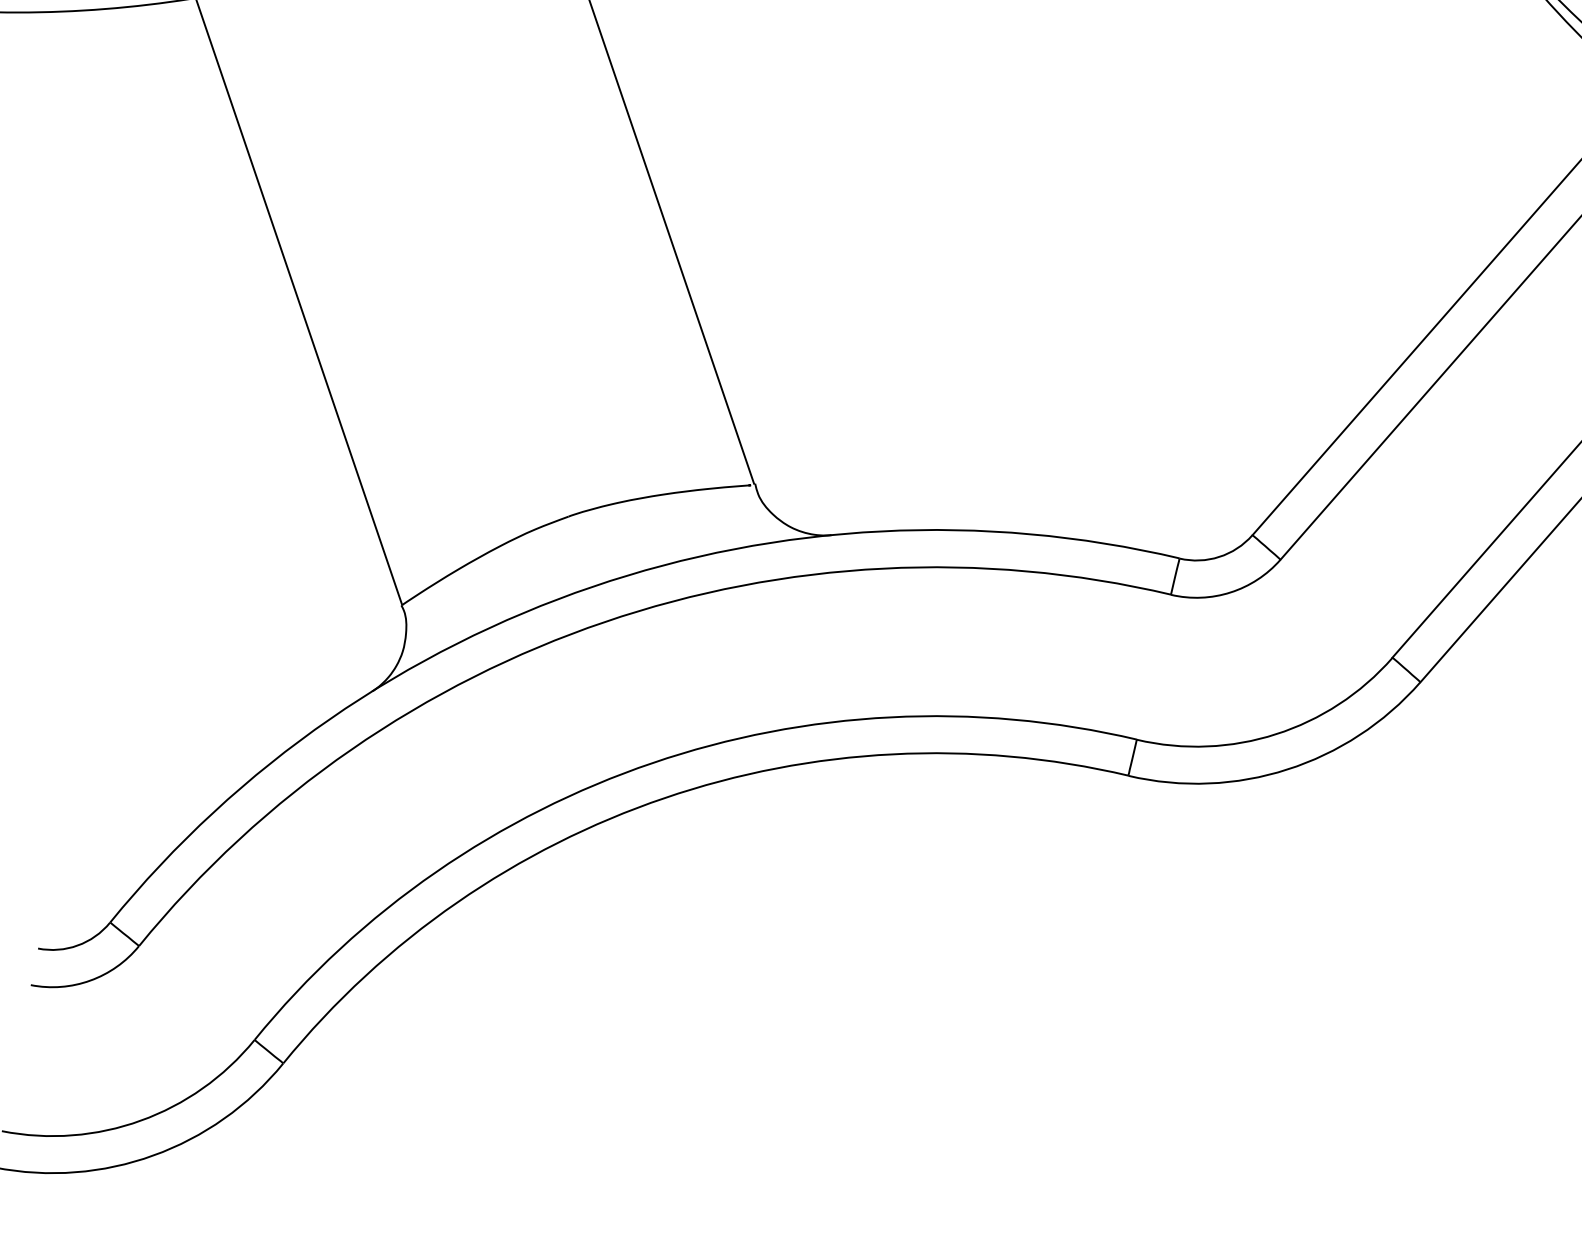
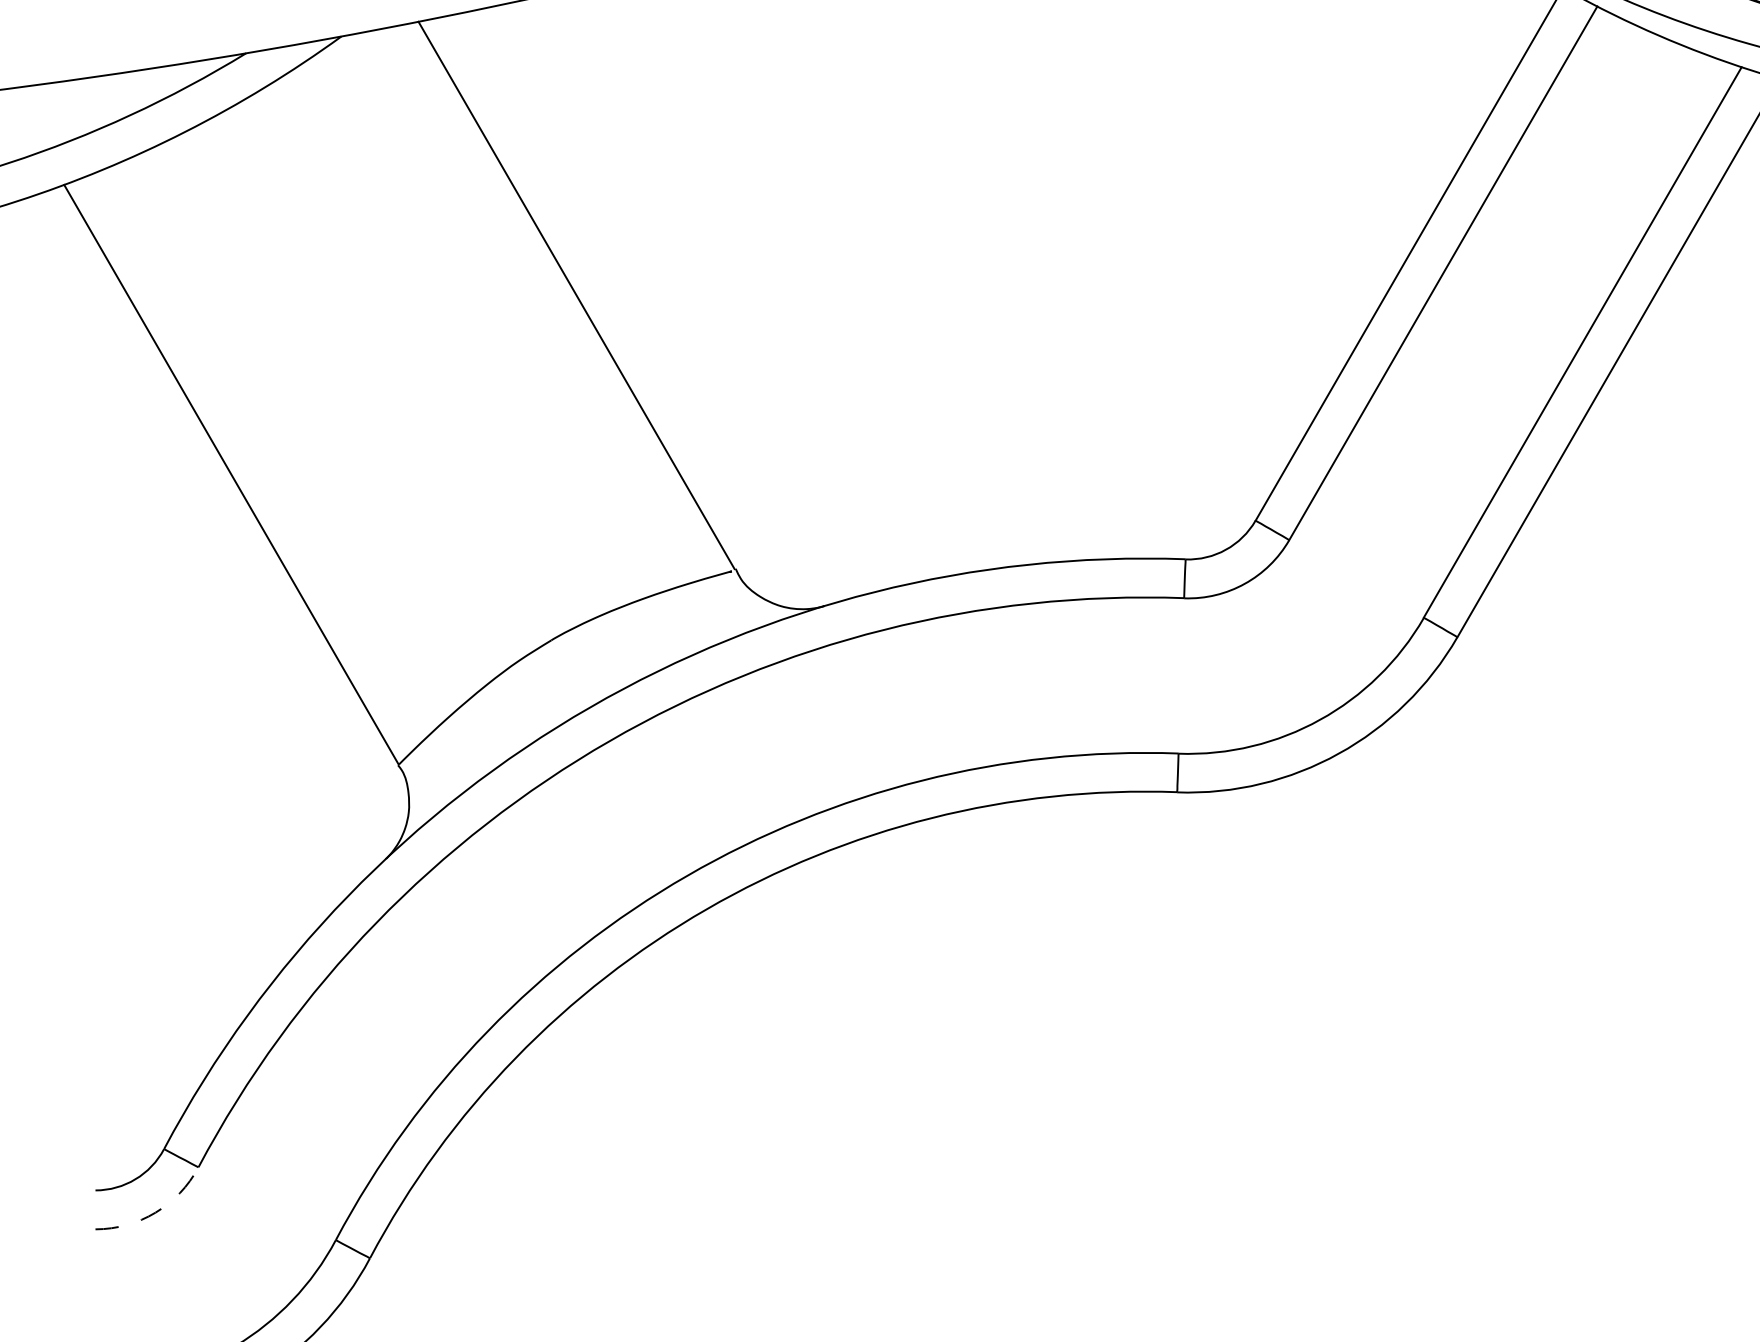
arc: (90, 980) -> (155, 1212), solid -> dashed

